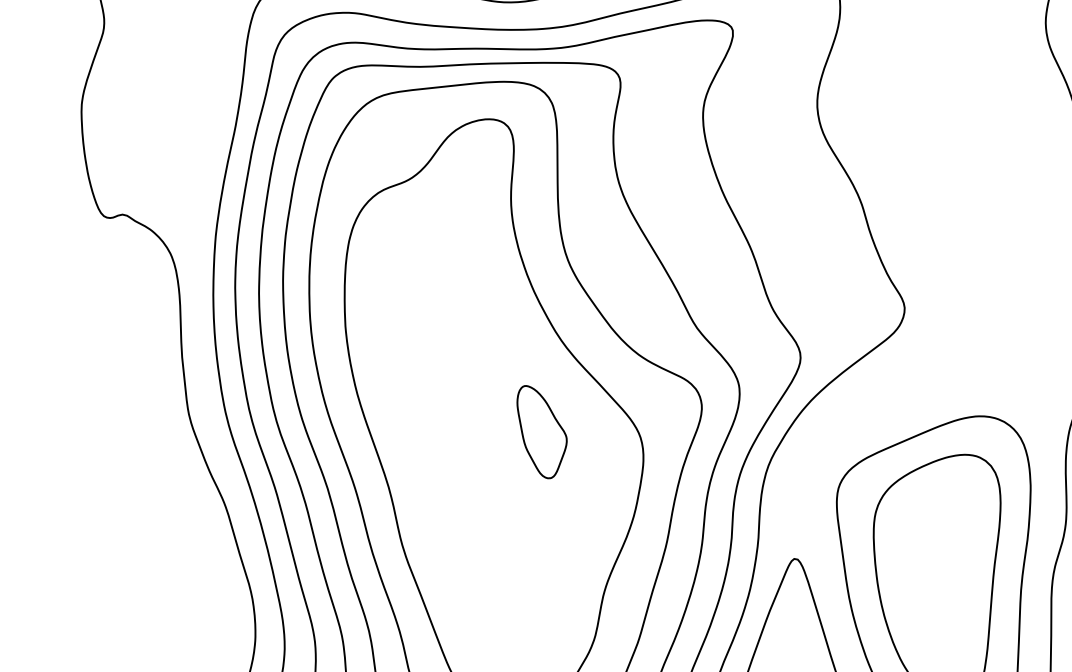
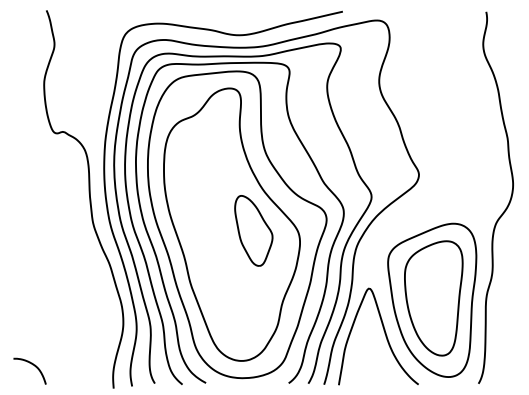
part: (541, 431) -> (253, 230), size x1.67

